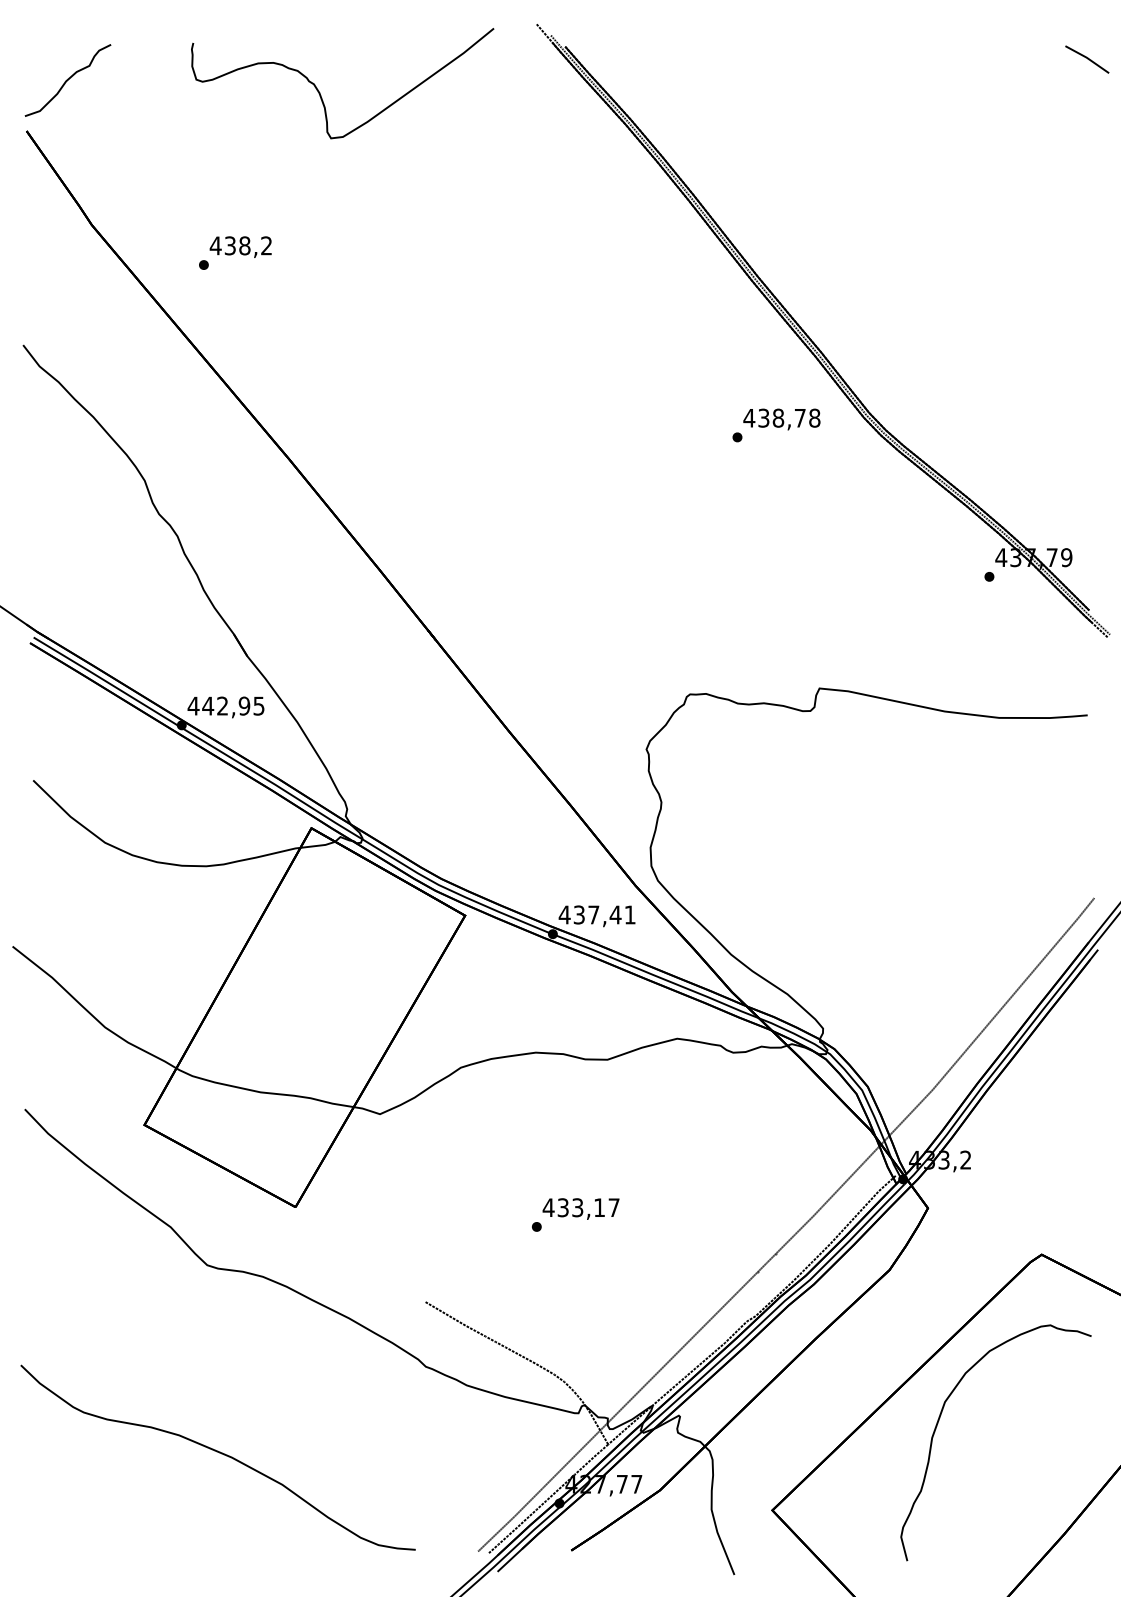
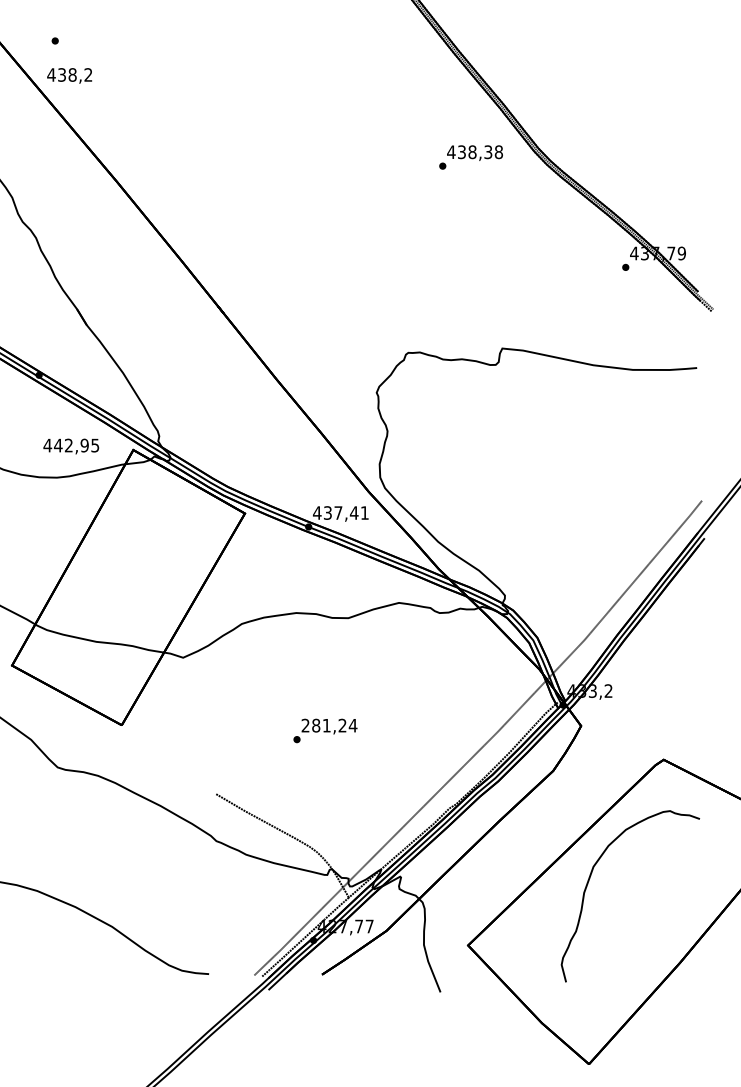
text: (240, 246) -> (69, 75), moved
text: (799, 417) -> (487, 151), 438,78 -> 438,38
text: (225, 707) -> (70, 446), moved
text: (581, 1207) -> (329, 725), 433,17 -> 281,24

